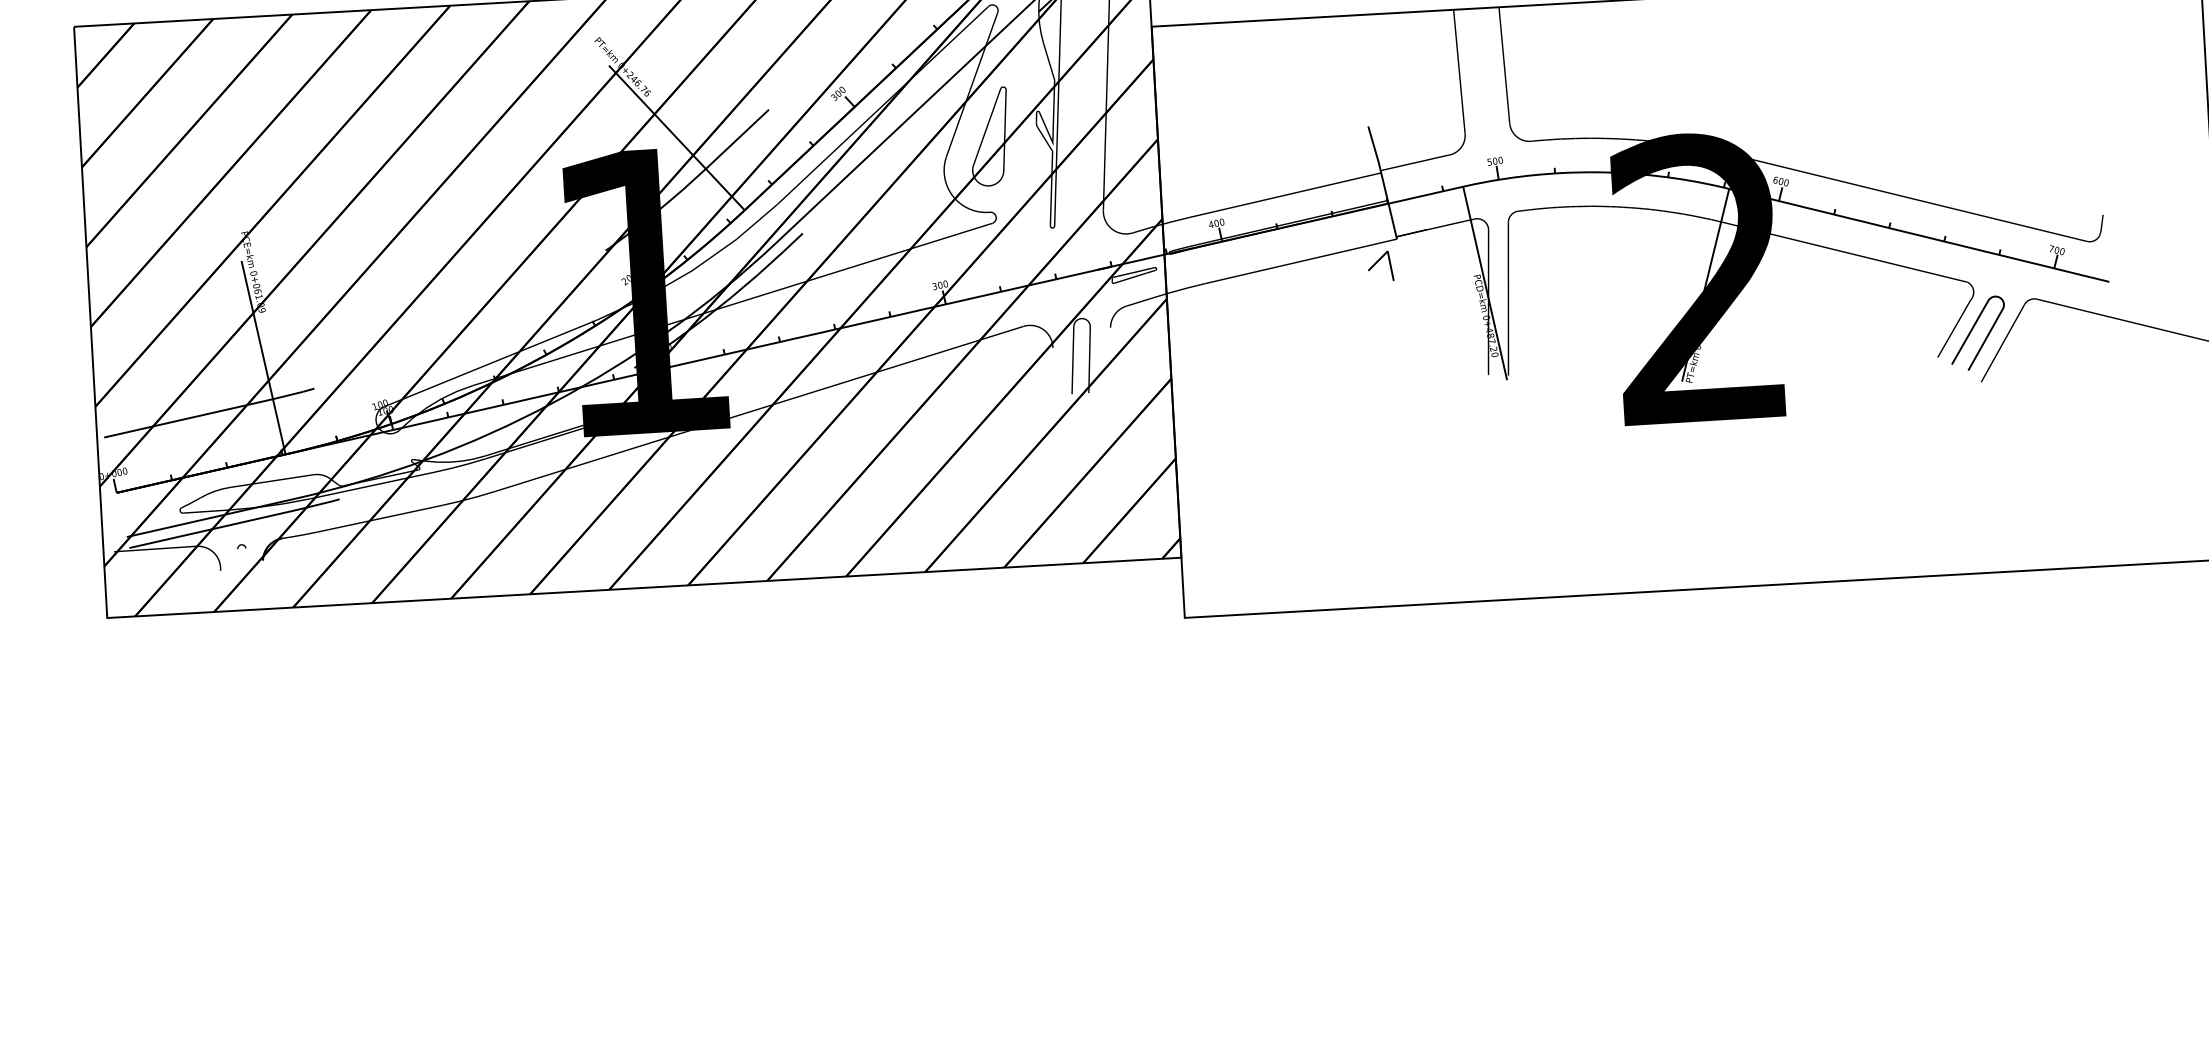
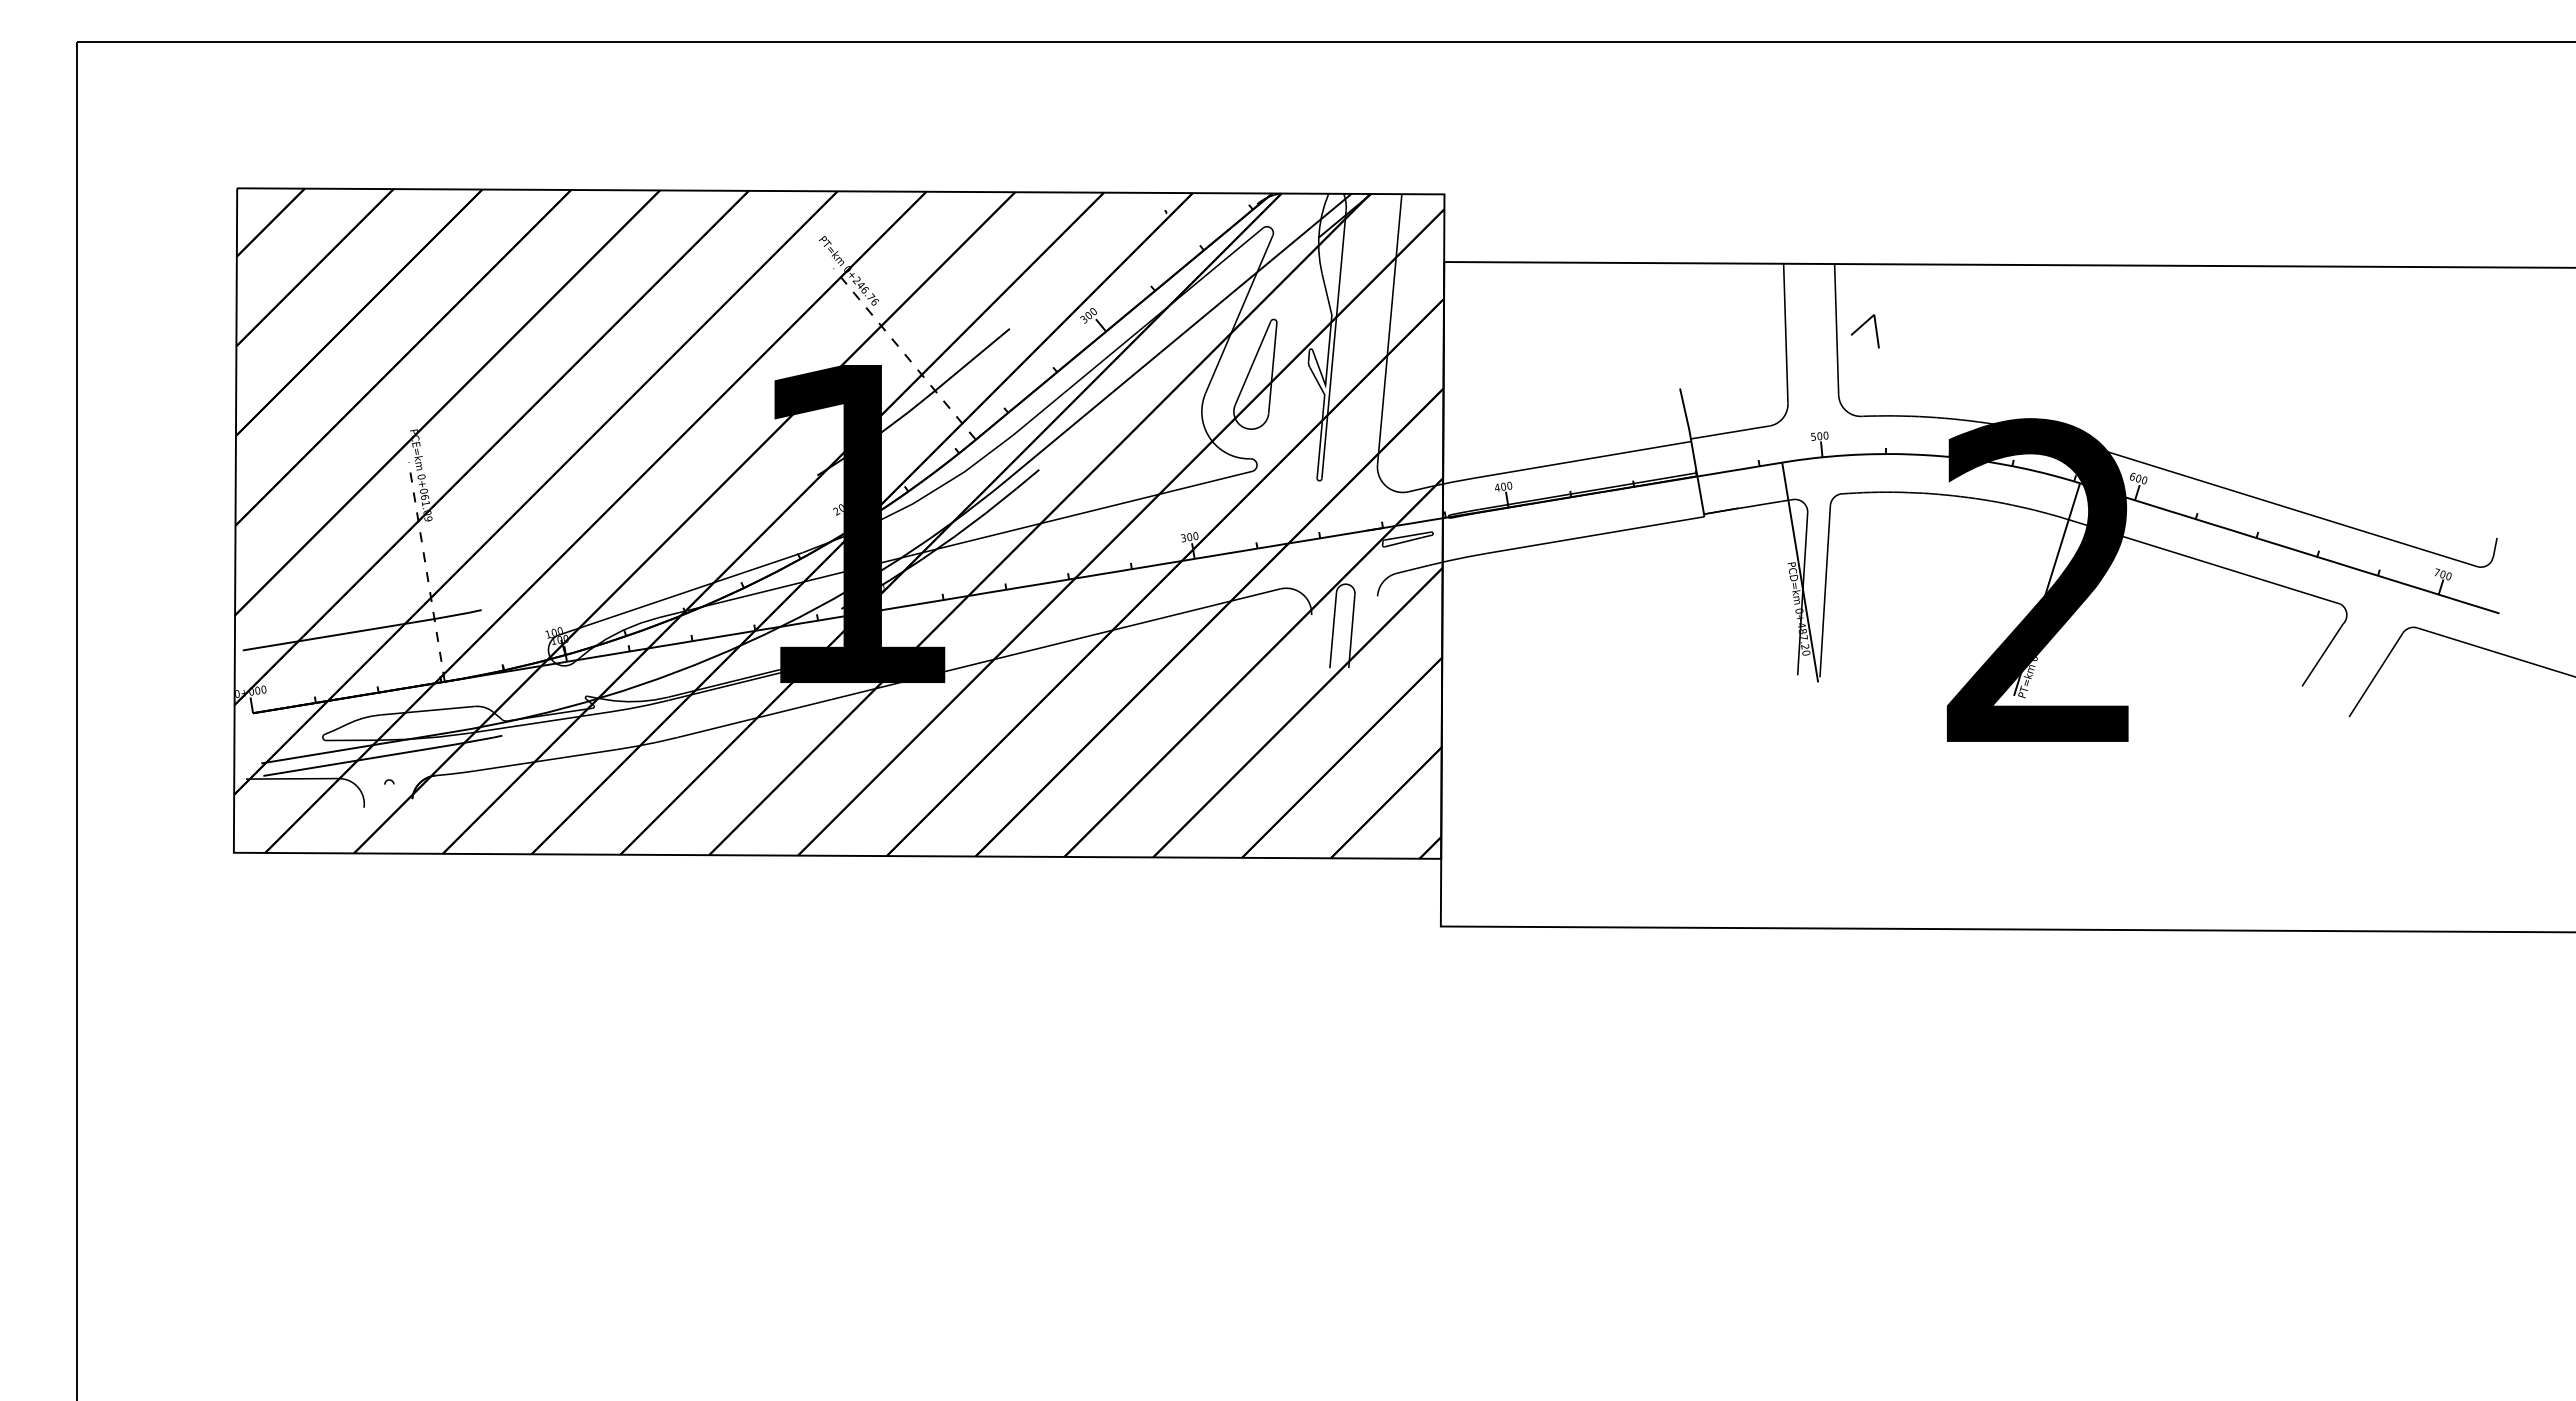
line: (676, 137) -> (904, 353), solid -> dashed
line: (1377, 263) -> (1861, 327), moved
curve: (1973, 329) -> (2343, 657), removed
line: (263, 357) -> (426, 571), solid -> dashed

